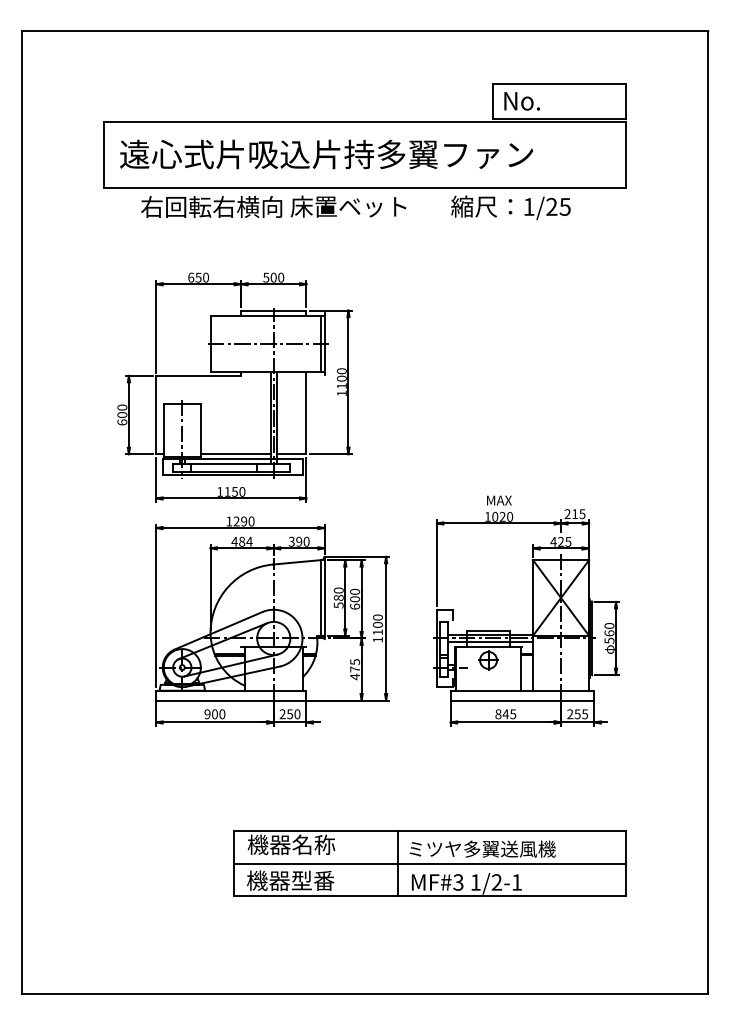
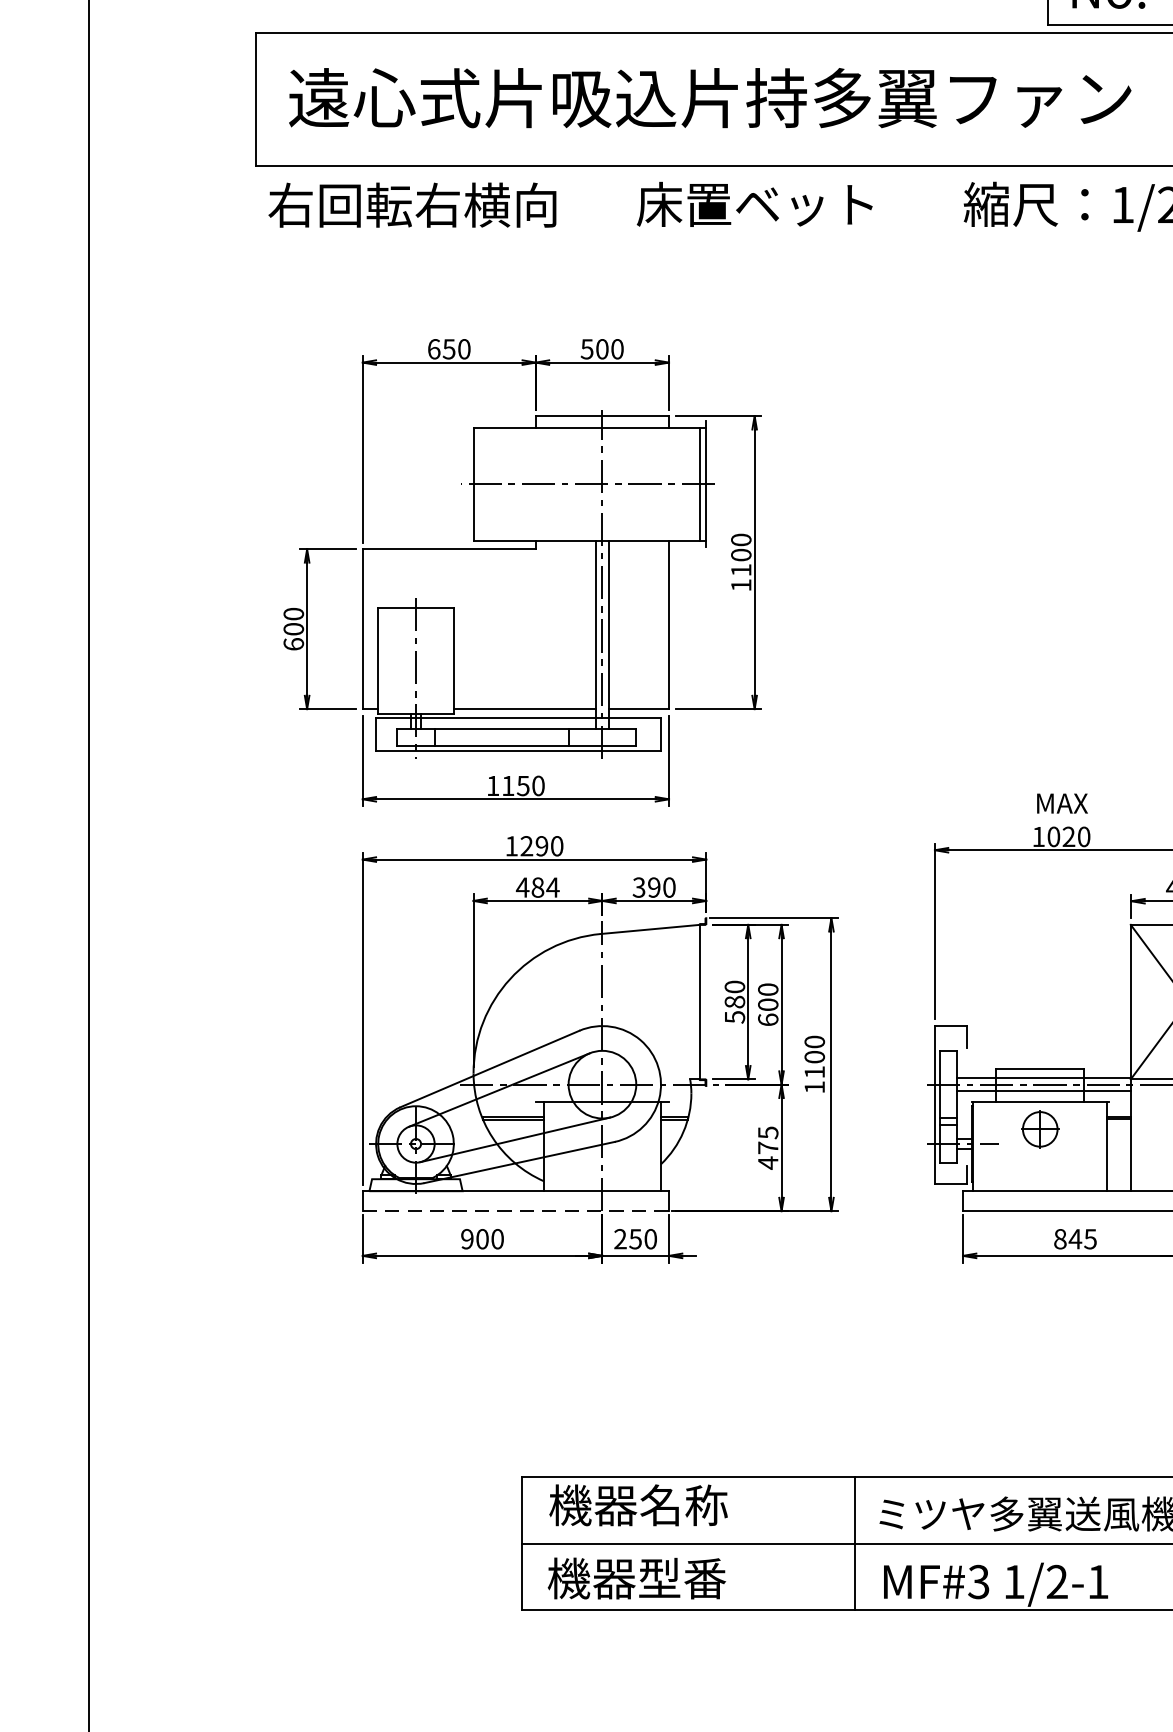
text: (211, 206) -> (412, 204), moved
line: (324, 597) -> (705, 1001), removed
line: (231, 700) -> (516, 1211), solid -> dashed

